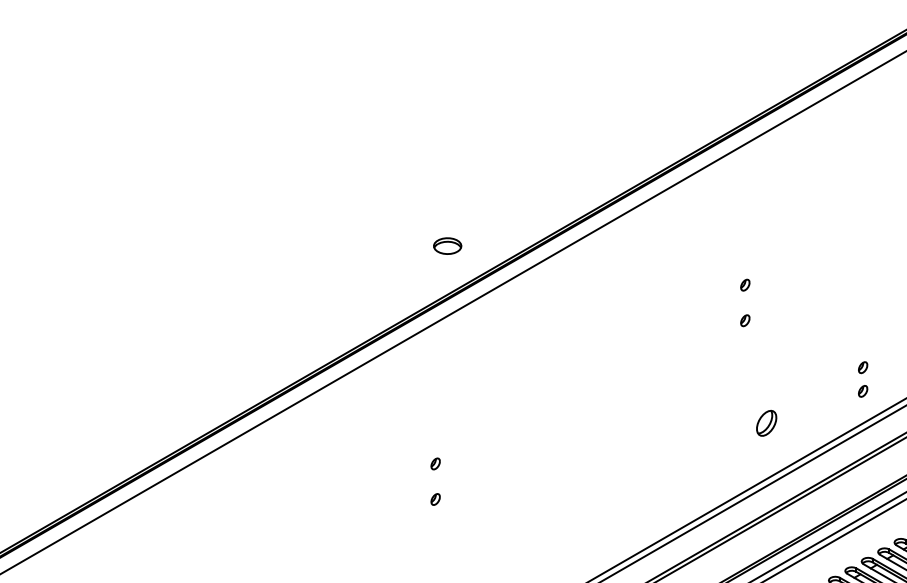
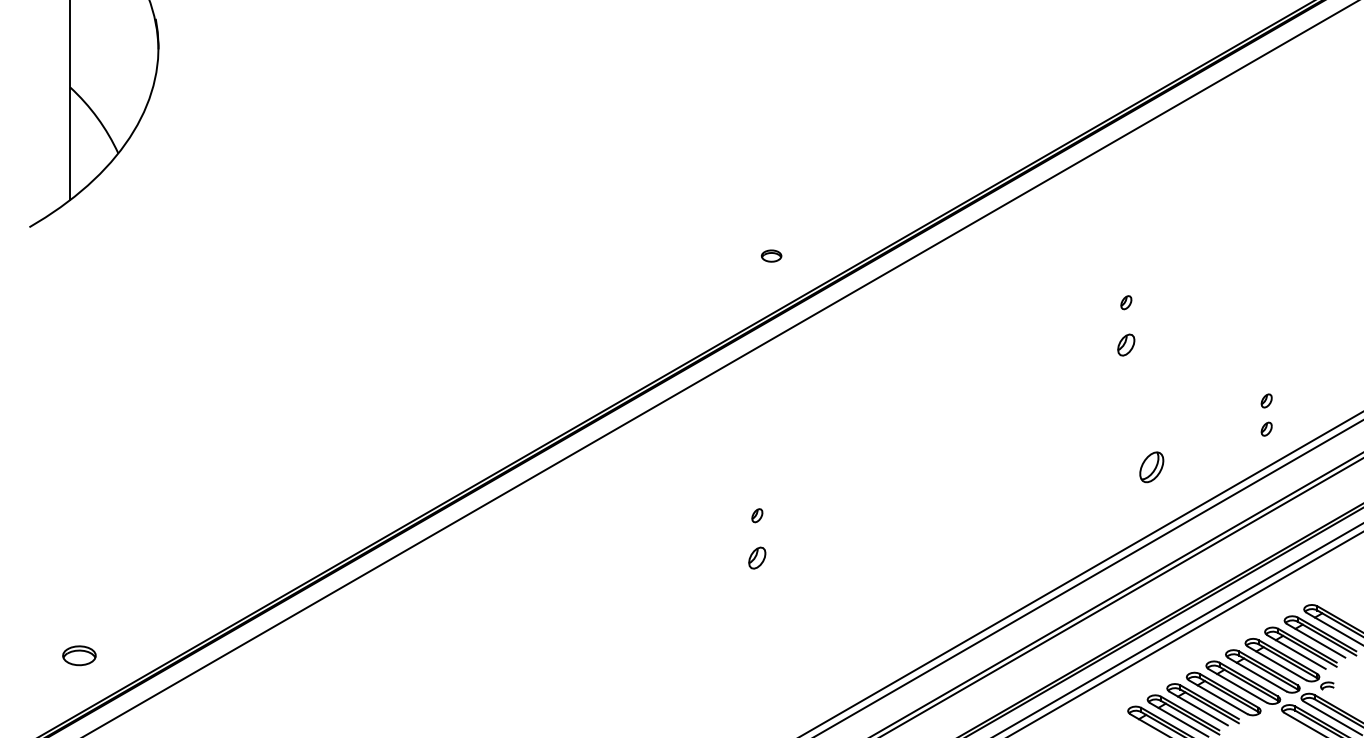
part: (447, 245) -> (771, 255), size x0.6
part: (745, 320) -> (1126, 344), size x1.6
part: (435, 499) -> (757, 557), size x1.6

